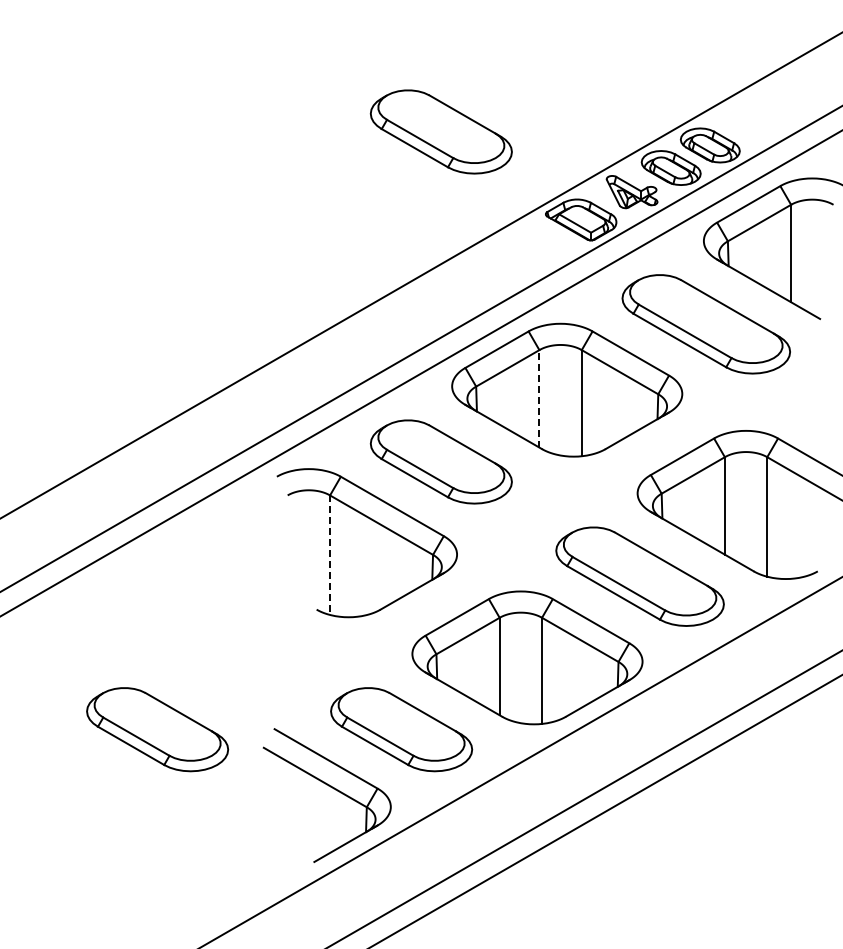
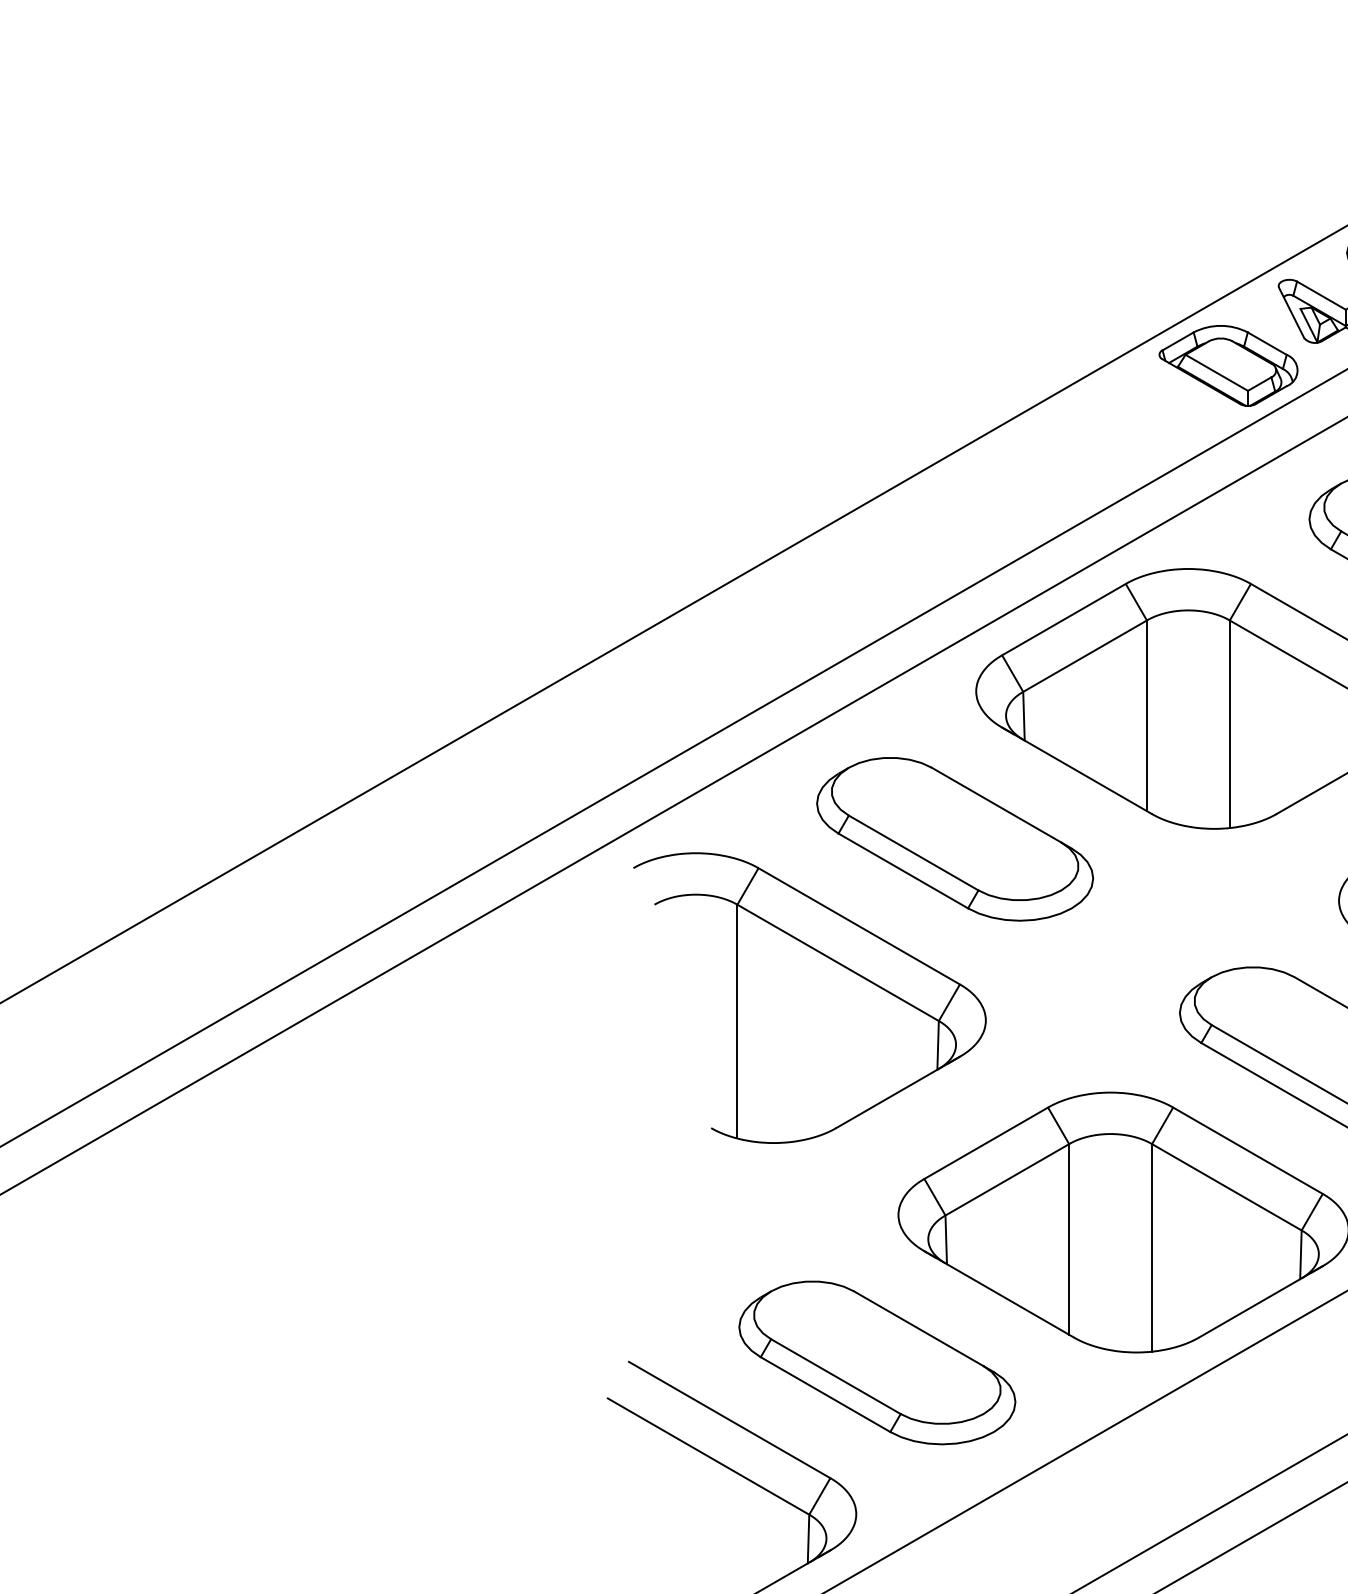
part: (440, 131) -> (953, 192), removed
line: (539, 398) -> (1147, 715), dashed -> solid
line: (330, 555) -> (738, 1022), dashed -> solid
part: (157, 729) -> (399, 1362), removed

